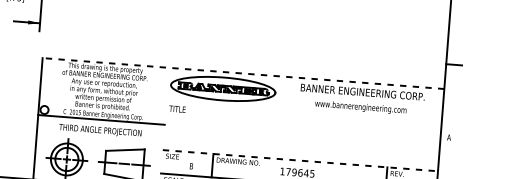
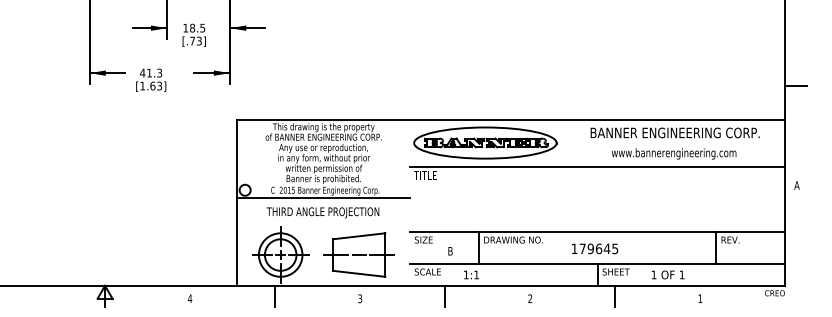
line: (242, 73) -> (510, 120), dashed -> solid
line: (304, 112) -> (597, 166), added
line: (300, 160) -> (597, 232), dashed -> solid

